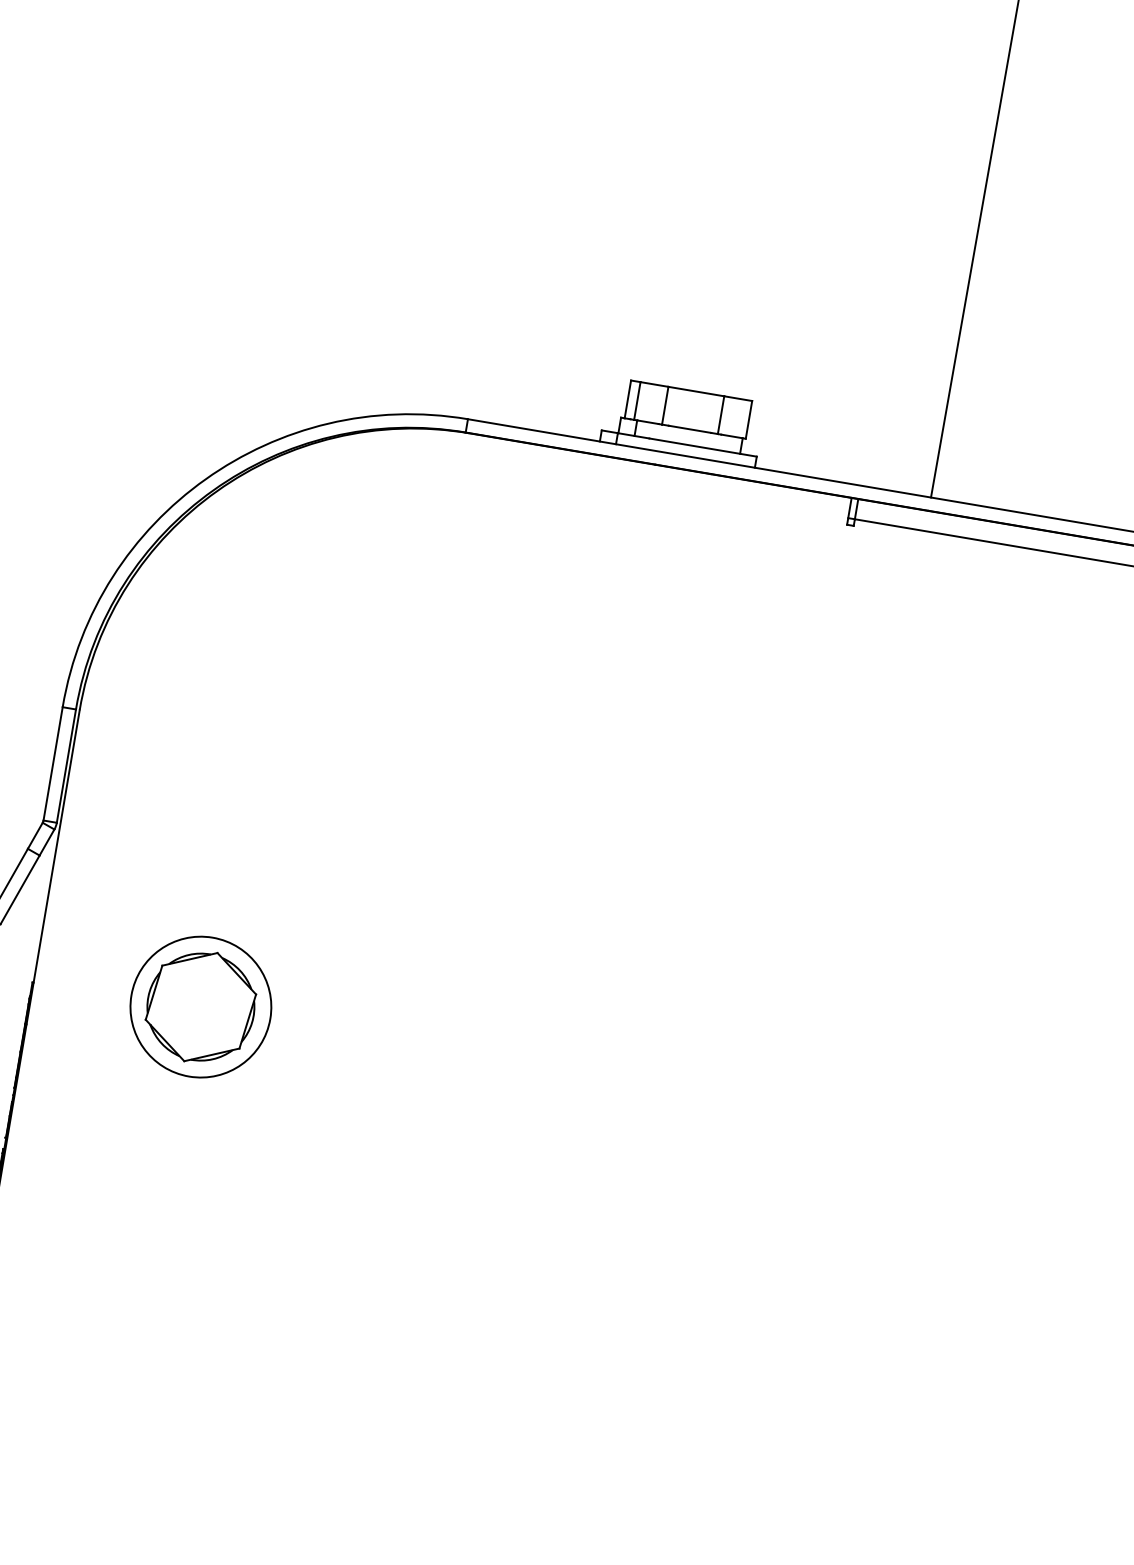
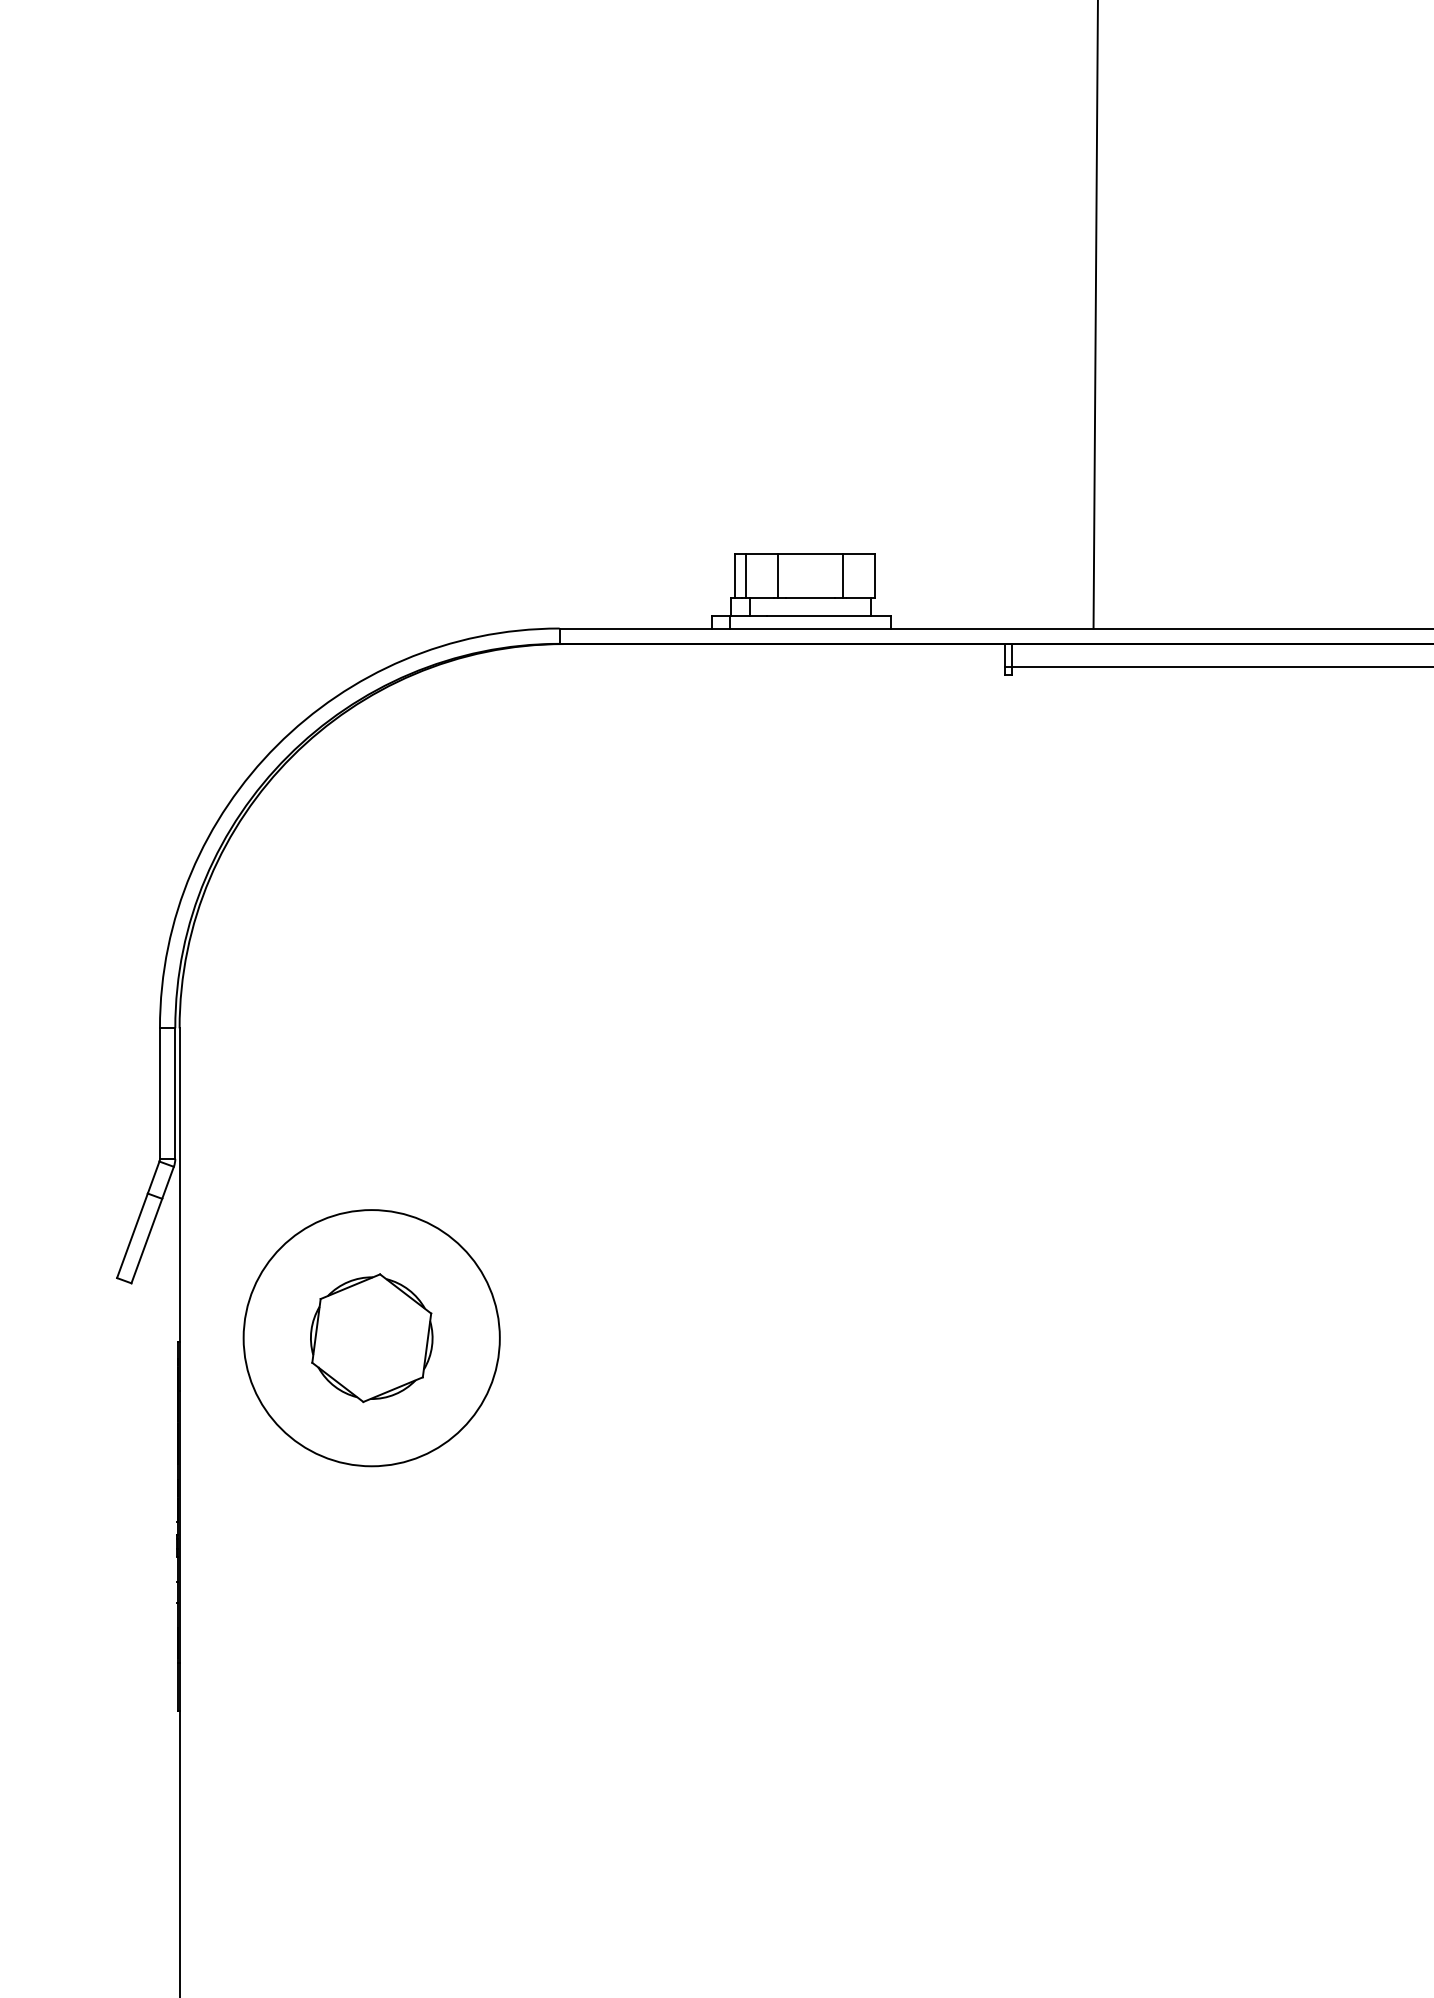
circle: (200, 1007) -> (371, 1338), size x1.6

